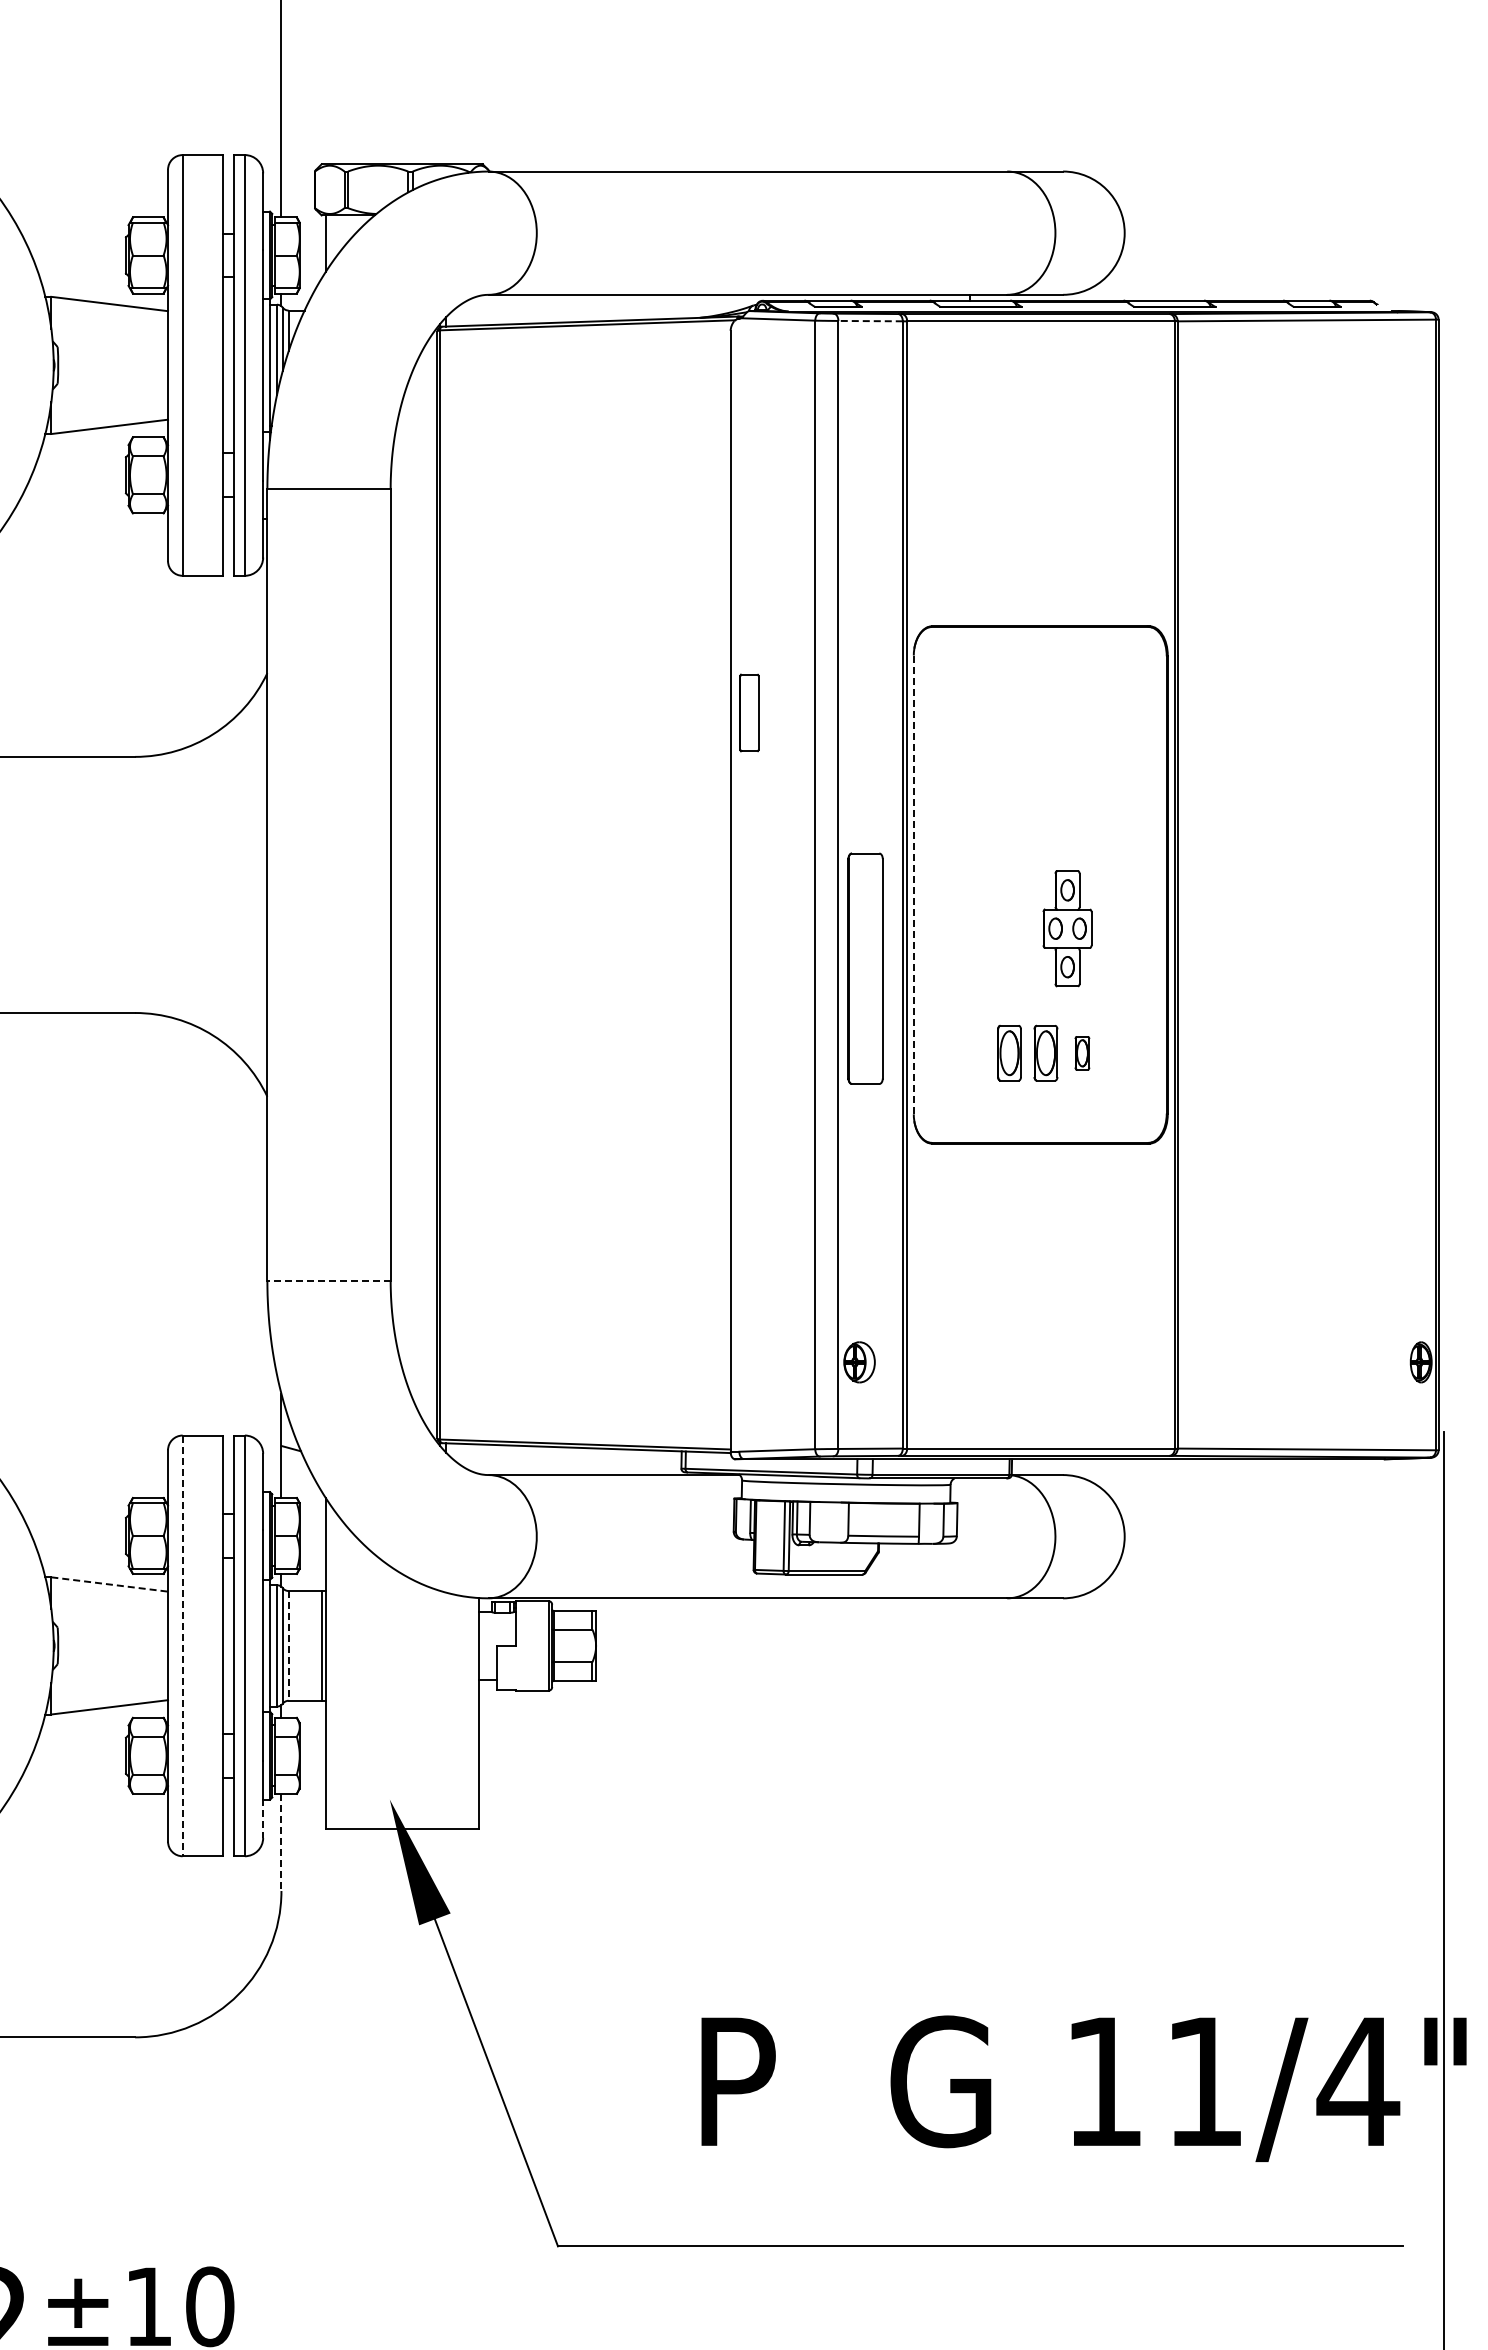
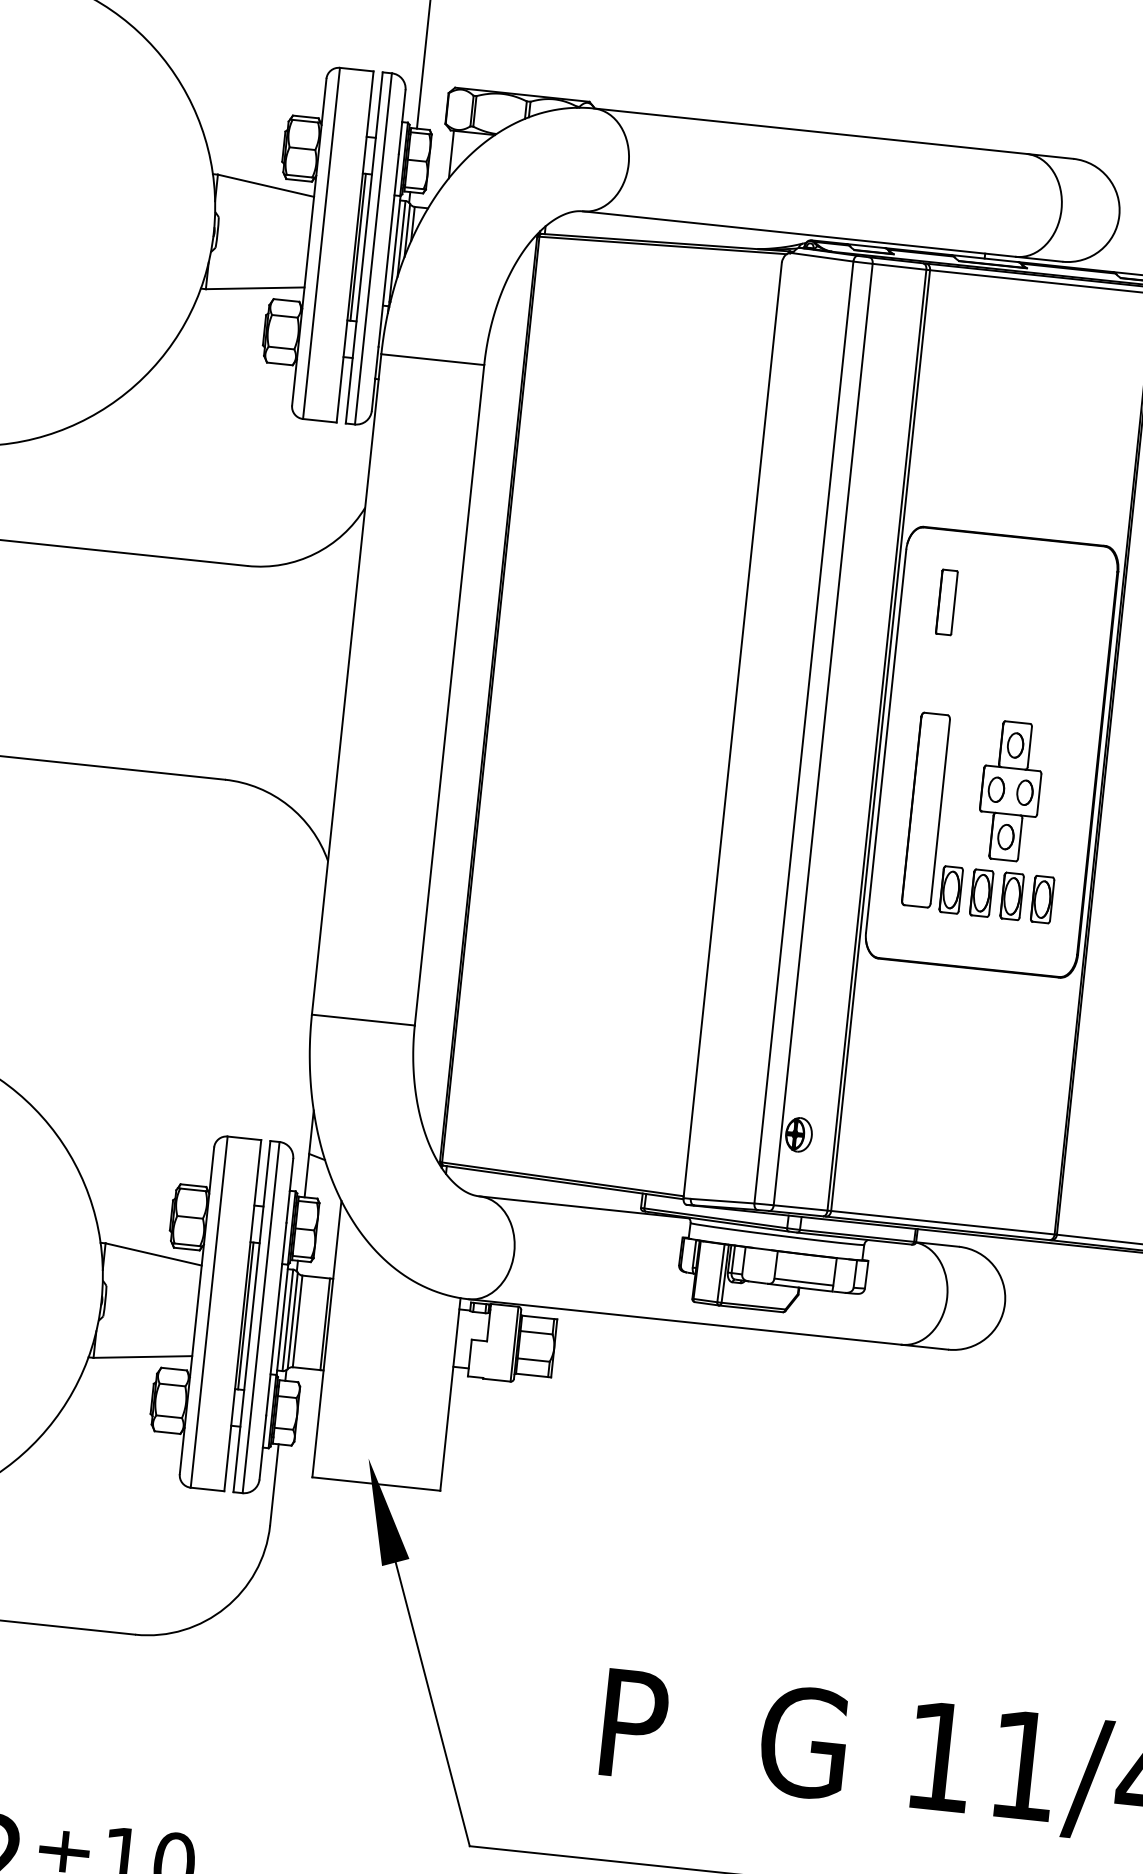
line: (870, 321) -> (899, 267), dashed -> solid
line: (226, 365) -> (358, 247), added
part: (749, 712) -> (946, 602), moved
line: (913, 885) -> (885, 741), dashed -> solid
part: (1067, 928) -> (1010, 790), size x1.43
part: (865, 968) -> (925, 809), moved
part: (1118, 1052) -> (1042, 898), added
part: (1082, 1053) -> (1012, 896), size x1.67
line: (329, 1280) -> (363, 1020), dashed -> solid
line: (109, 1584) -> (153, 1254), dashed -> solid
line: (226, 1645) -> (245, 1315), added
line: (288, 1645) -> (297, 1321), dashed -> solid
line: (182, 1646) -> (208, 1312), dashed -> solid
line: (263, 1819) -> (261, 1464), dashed -> solid
line: (281, 1842) -> (274, 1484), dashed -> solid

